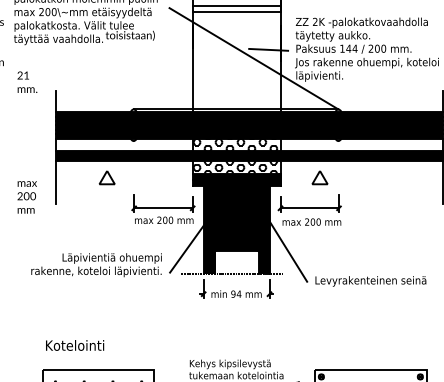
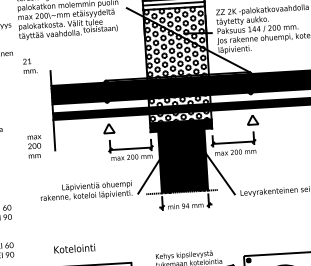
hatch: (235, 62) -> (175, 43), added
part: (106, 177) -> (108, 128), moved
part: (319, 177) -> (252, 119), moved
fill: (236, 262) -> (184, 183), added

